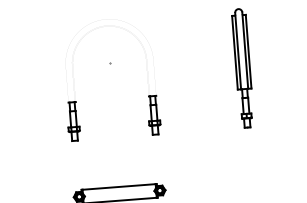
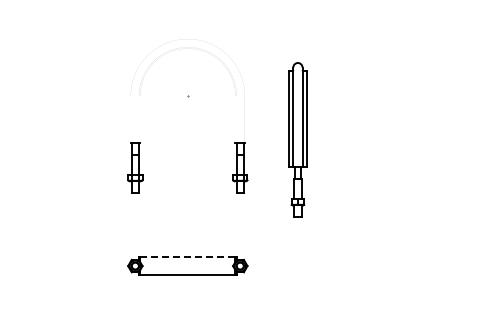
part: (242, 67) -> (297, 139), moved
line: (118, 187) -> (187, 257), solid -> dashed

